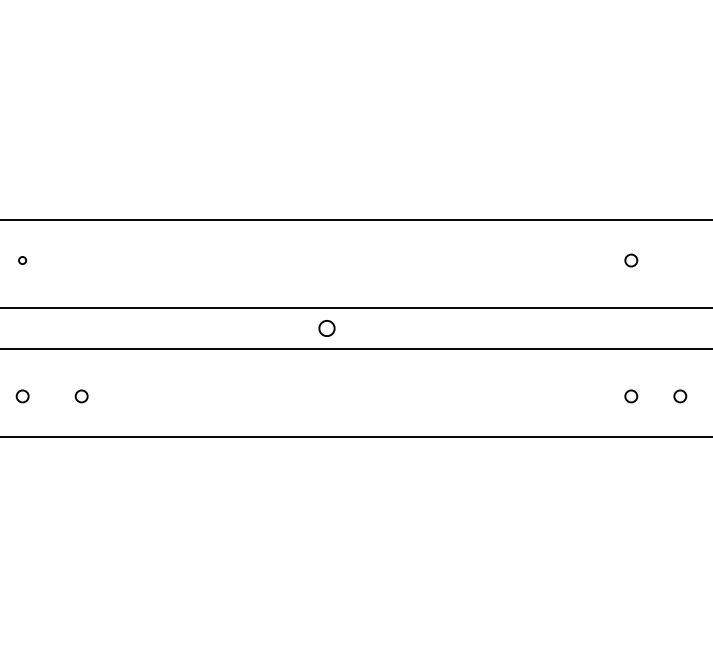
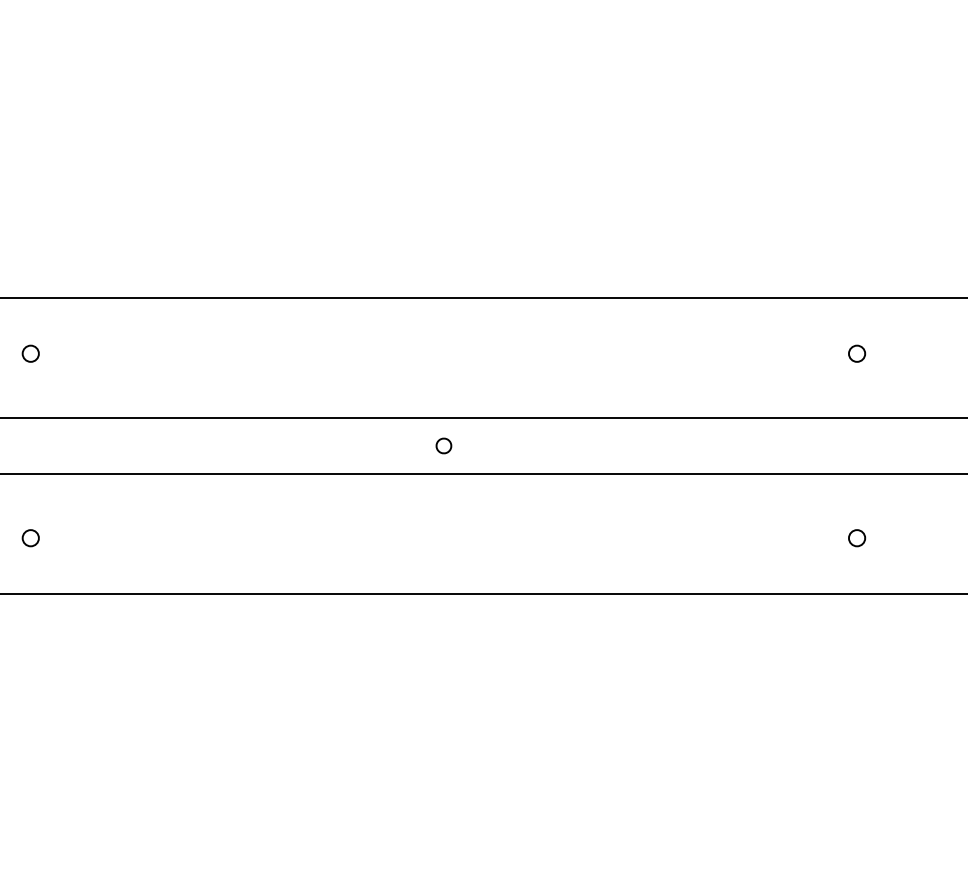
circle: (22, 260) -> (30, 353), size x1.67
part: (326, 328) -> (443, 446), size x0.71
circle: (81, 396) -> (110, 538), removed
circle: (680, 396) -> (923, 538), removed

